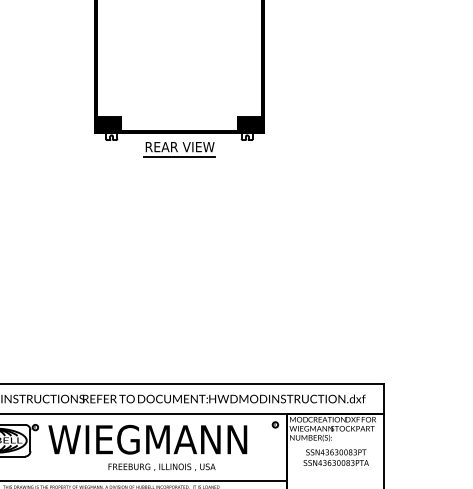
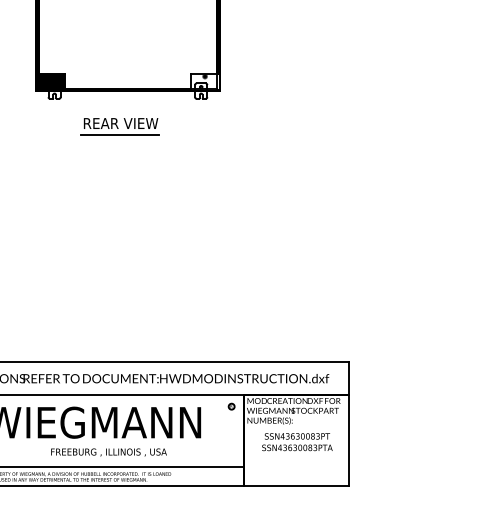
hatch: (250, 125) -> (204, 82), removed
part: (179, 149) -> (120, 126), moved

